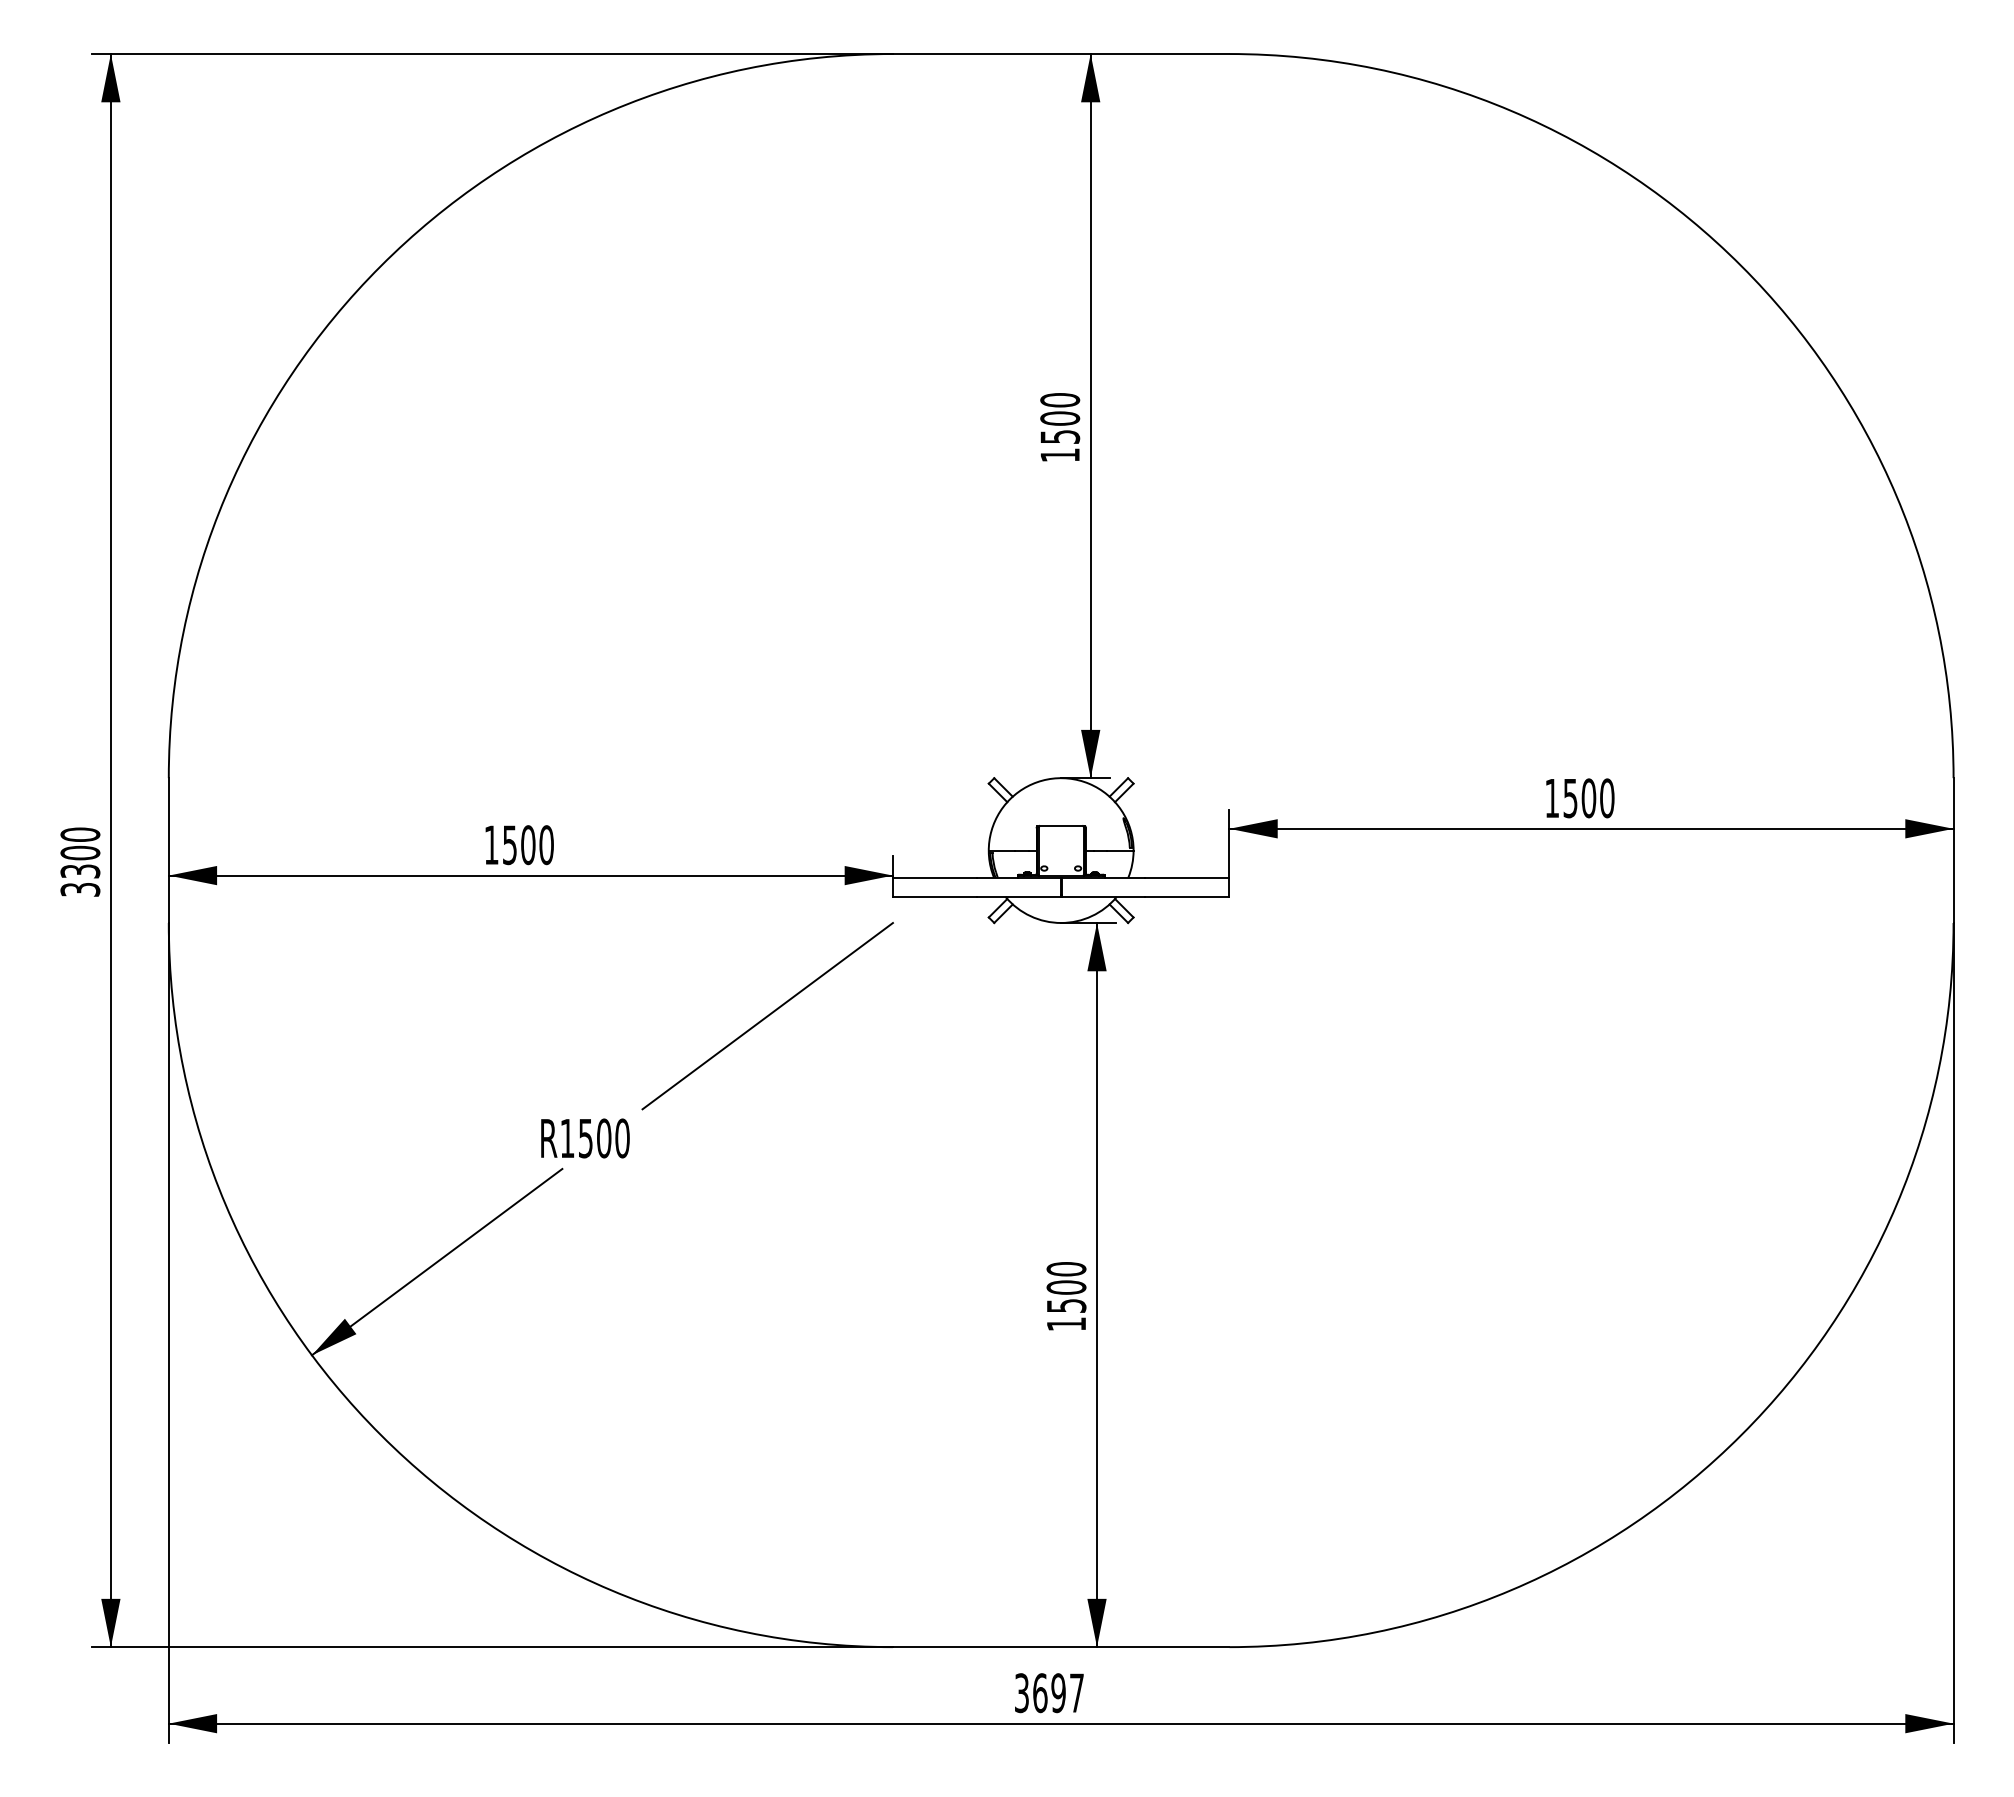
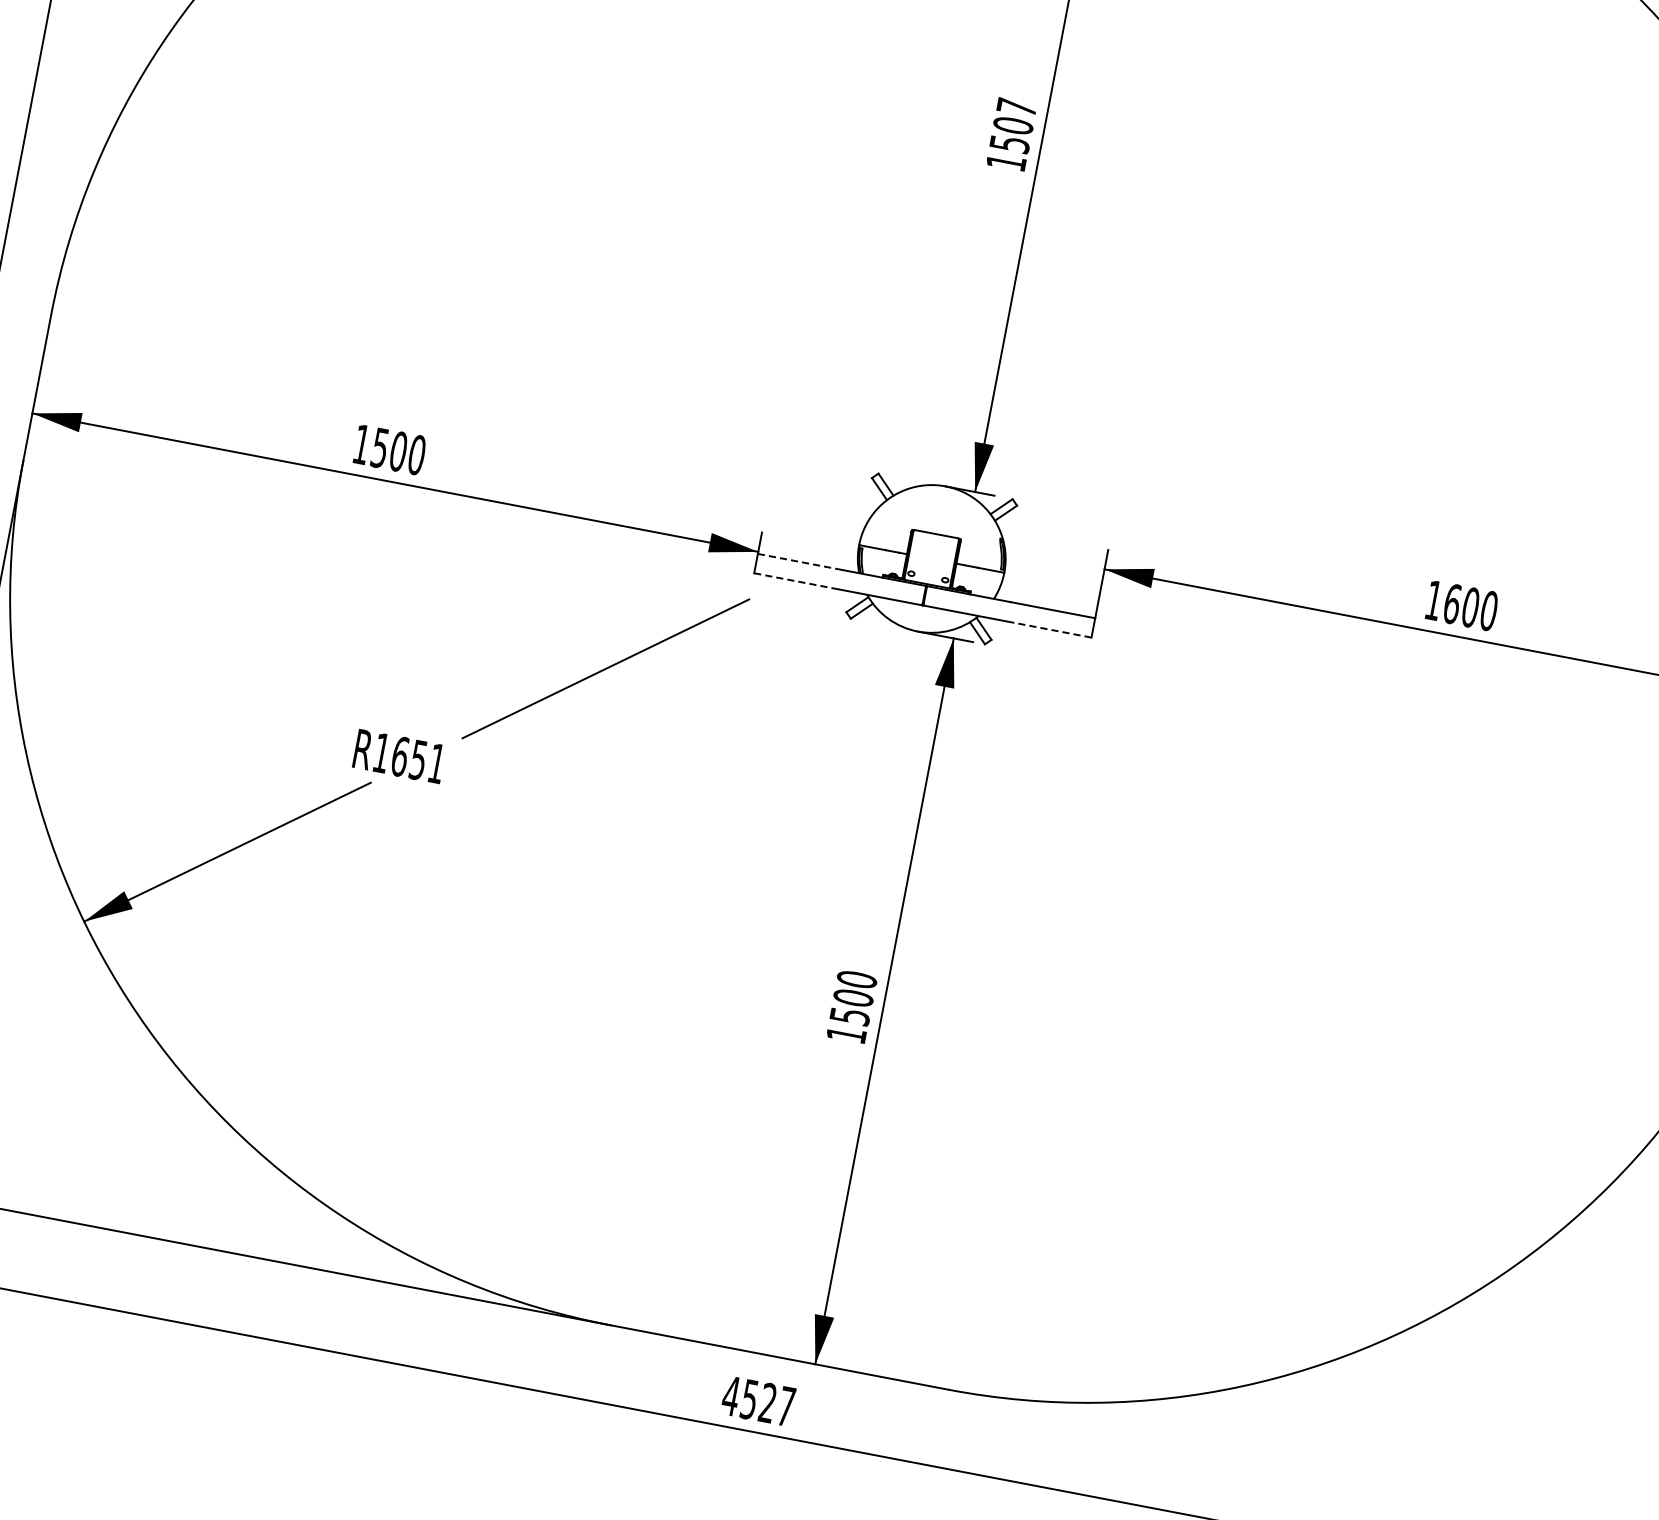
text: (1060, 400) -> (1017, 107), 1500 -> 1507
text: (1570, 798) -> (1452, 604), 1500 -> 1600
line: (935, 877) -> (800, 561), solid -> dashed
line: (935, 896) -> (796, 580), solid -> dashed
line: (1186, 896) -> (1048, 628), solid -> dashed
text: (603, 1138) -> (417, 760), R1500 -> R1651
text: (1039, 1693) -> (748, 1399), 3697 -> 4527

